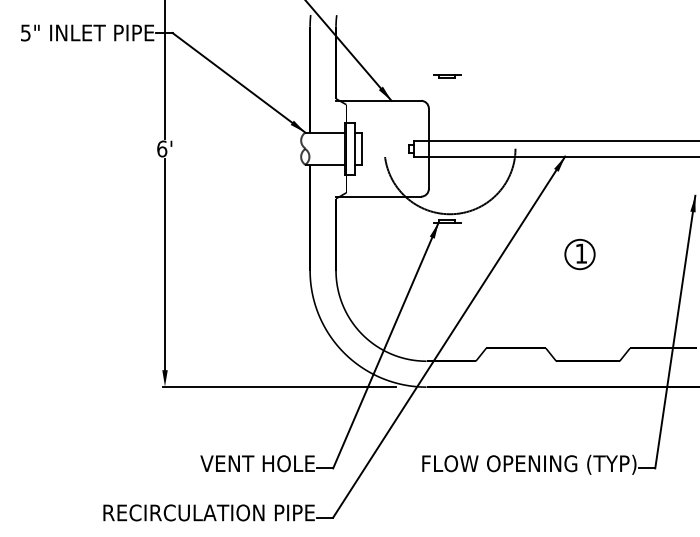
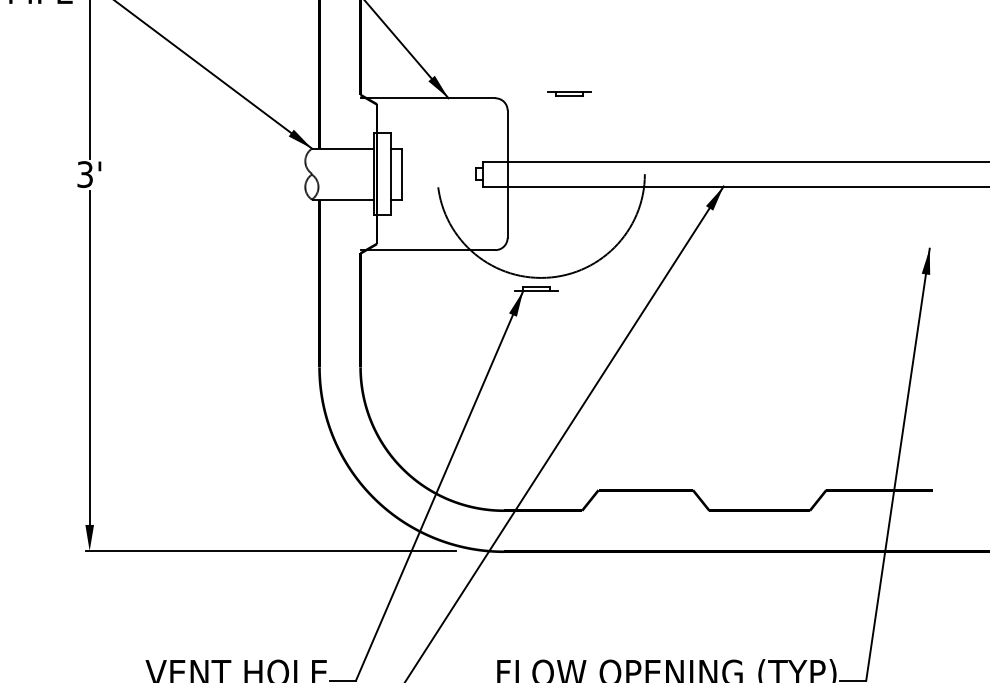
line: (447, 75) -> (570, 93), moved
text: (162, 148) -> (85, 173), 6' -> 3'
part: (579, 254) -> (746, 341), removed

